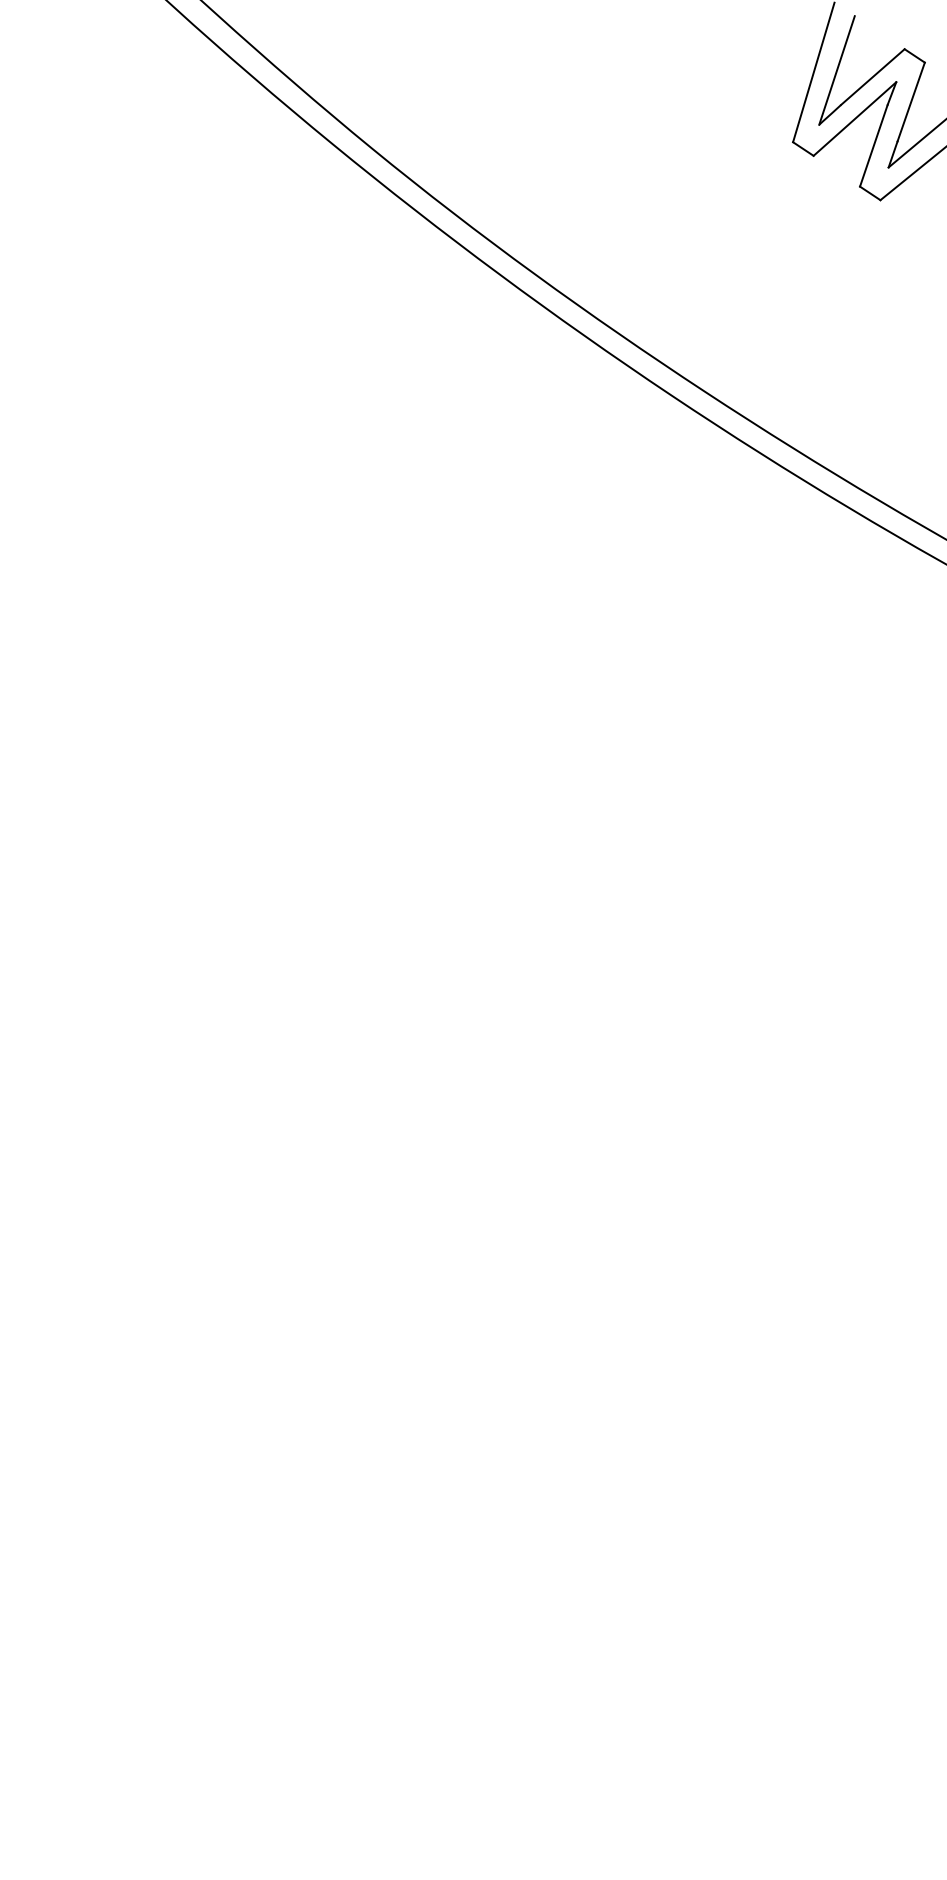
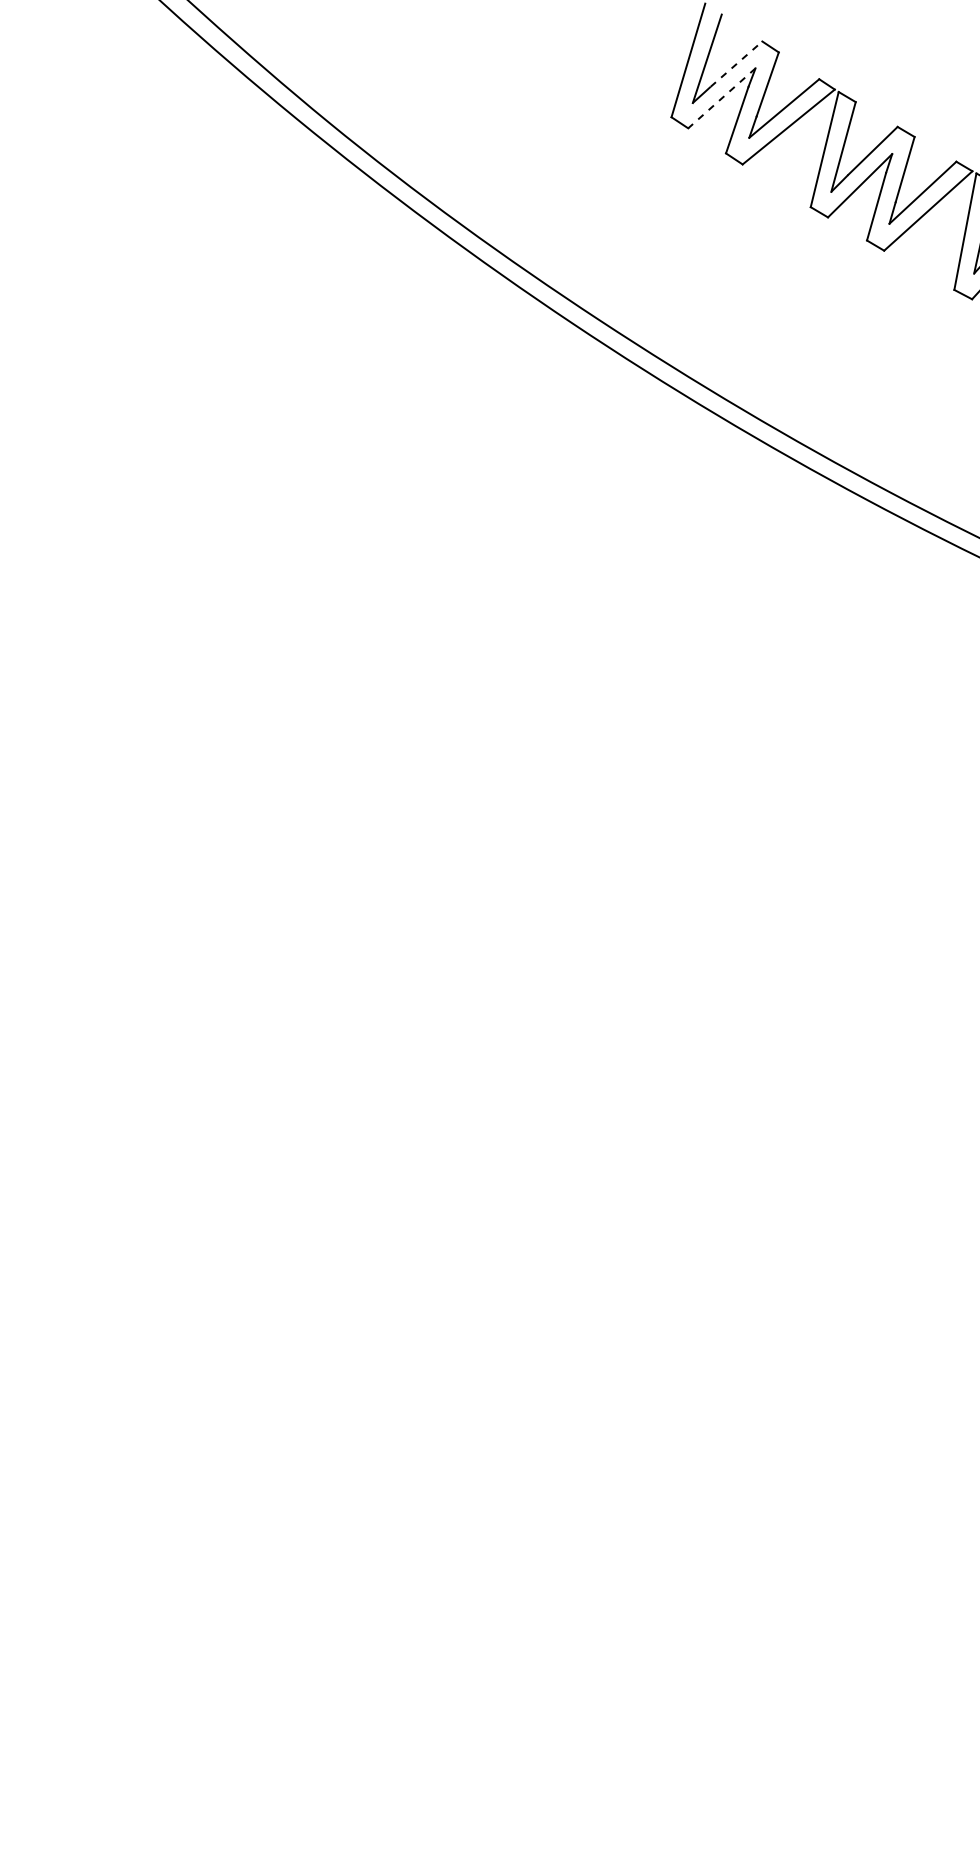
line: (872, 76) -> (736, 63), solid -> dashed
line: (854, 119) -> (721, 98), solid -> dashed

